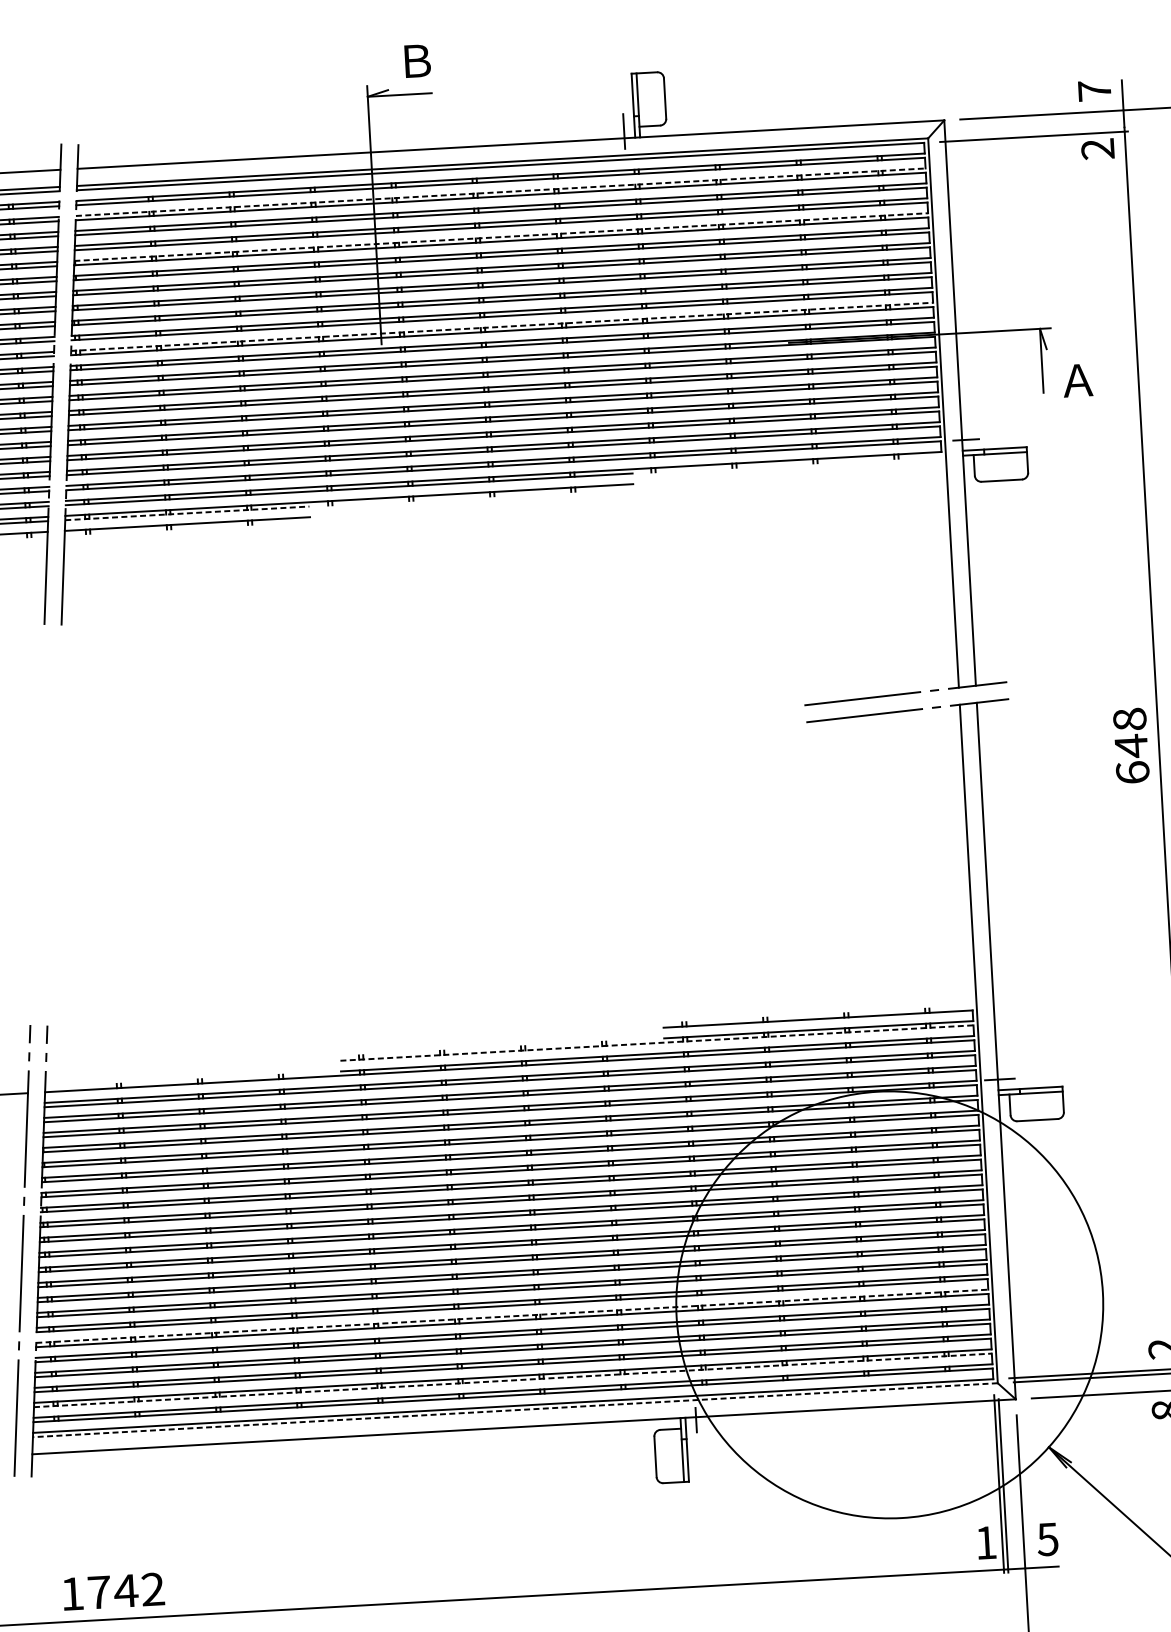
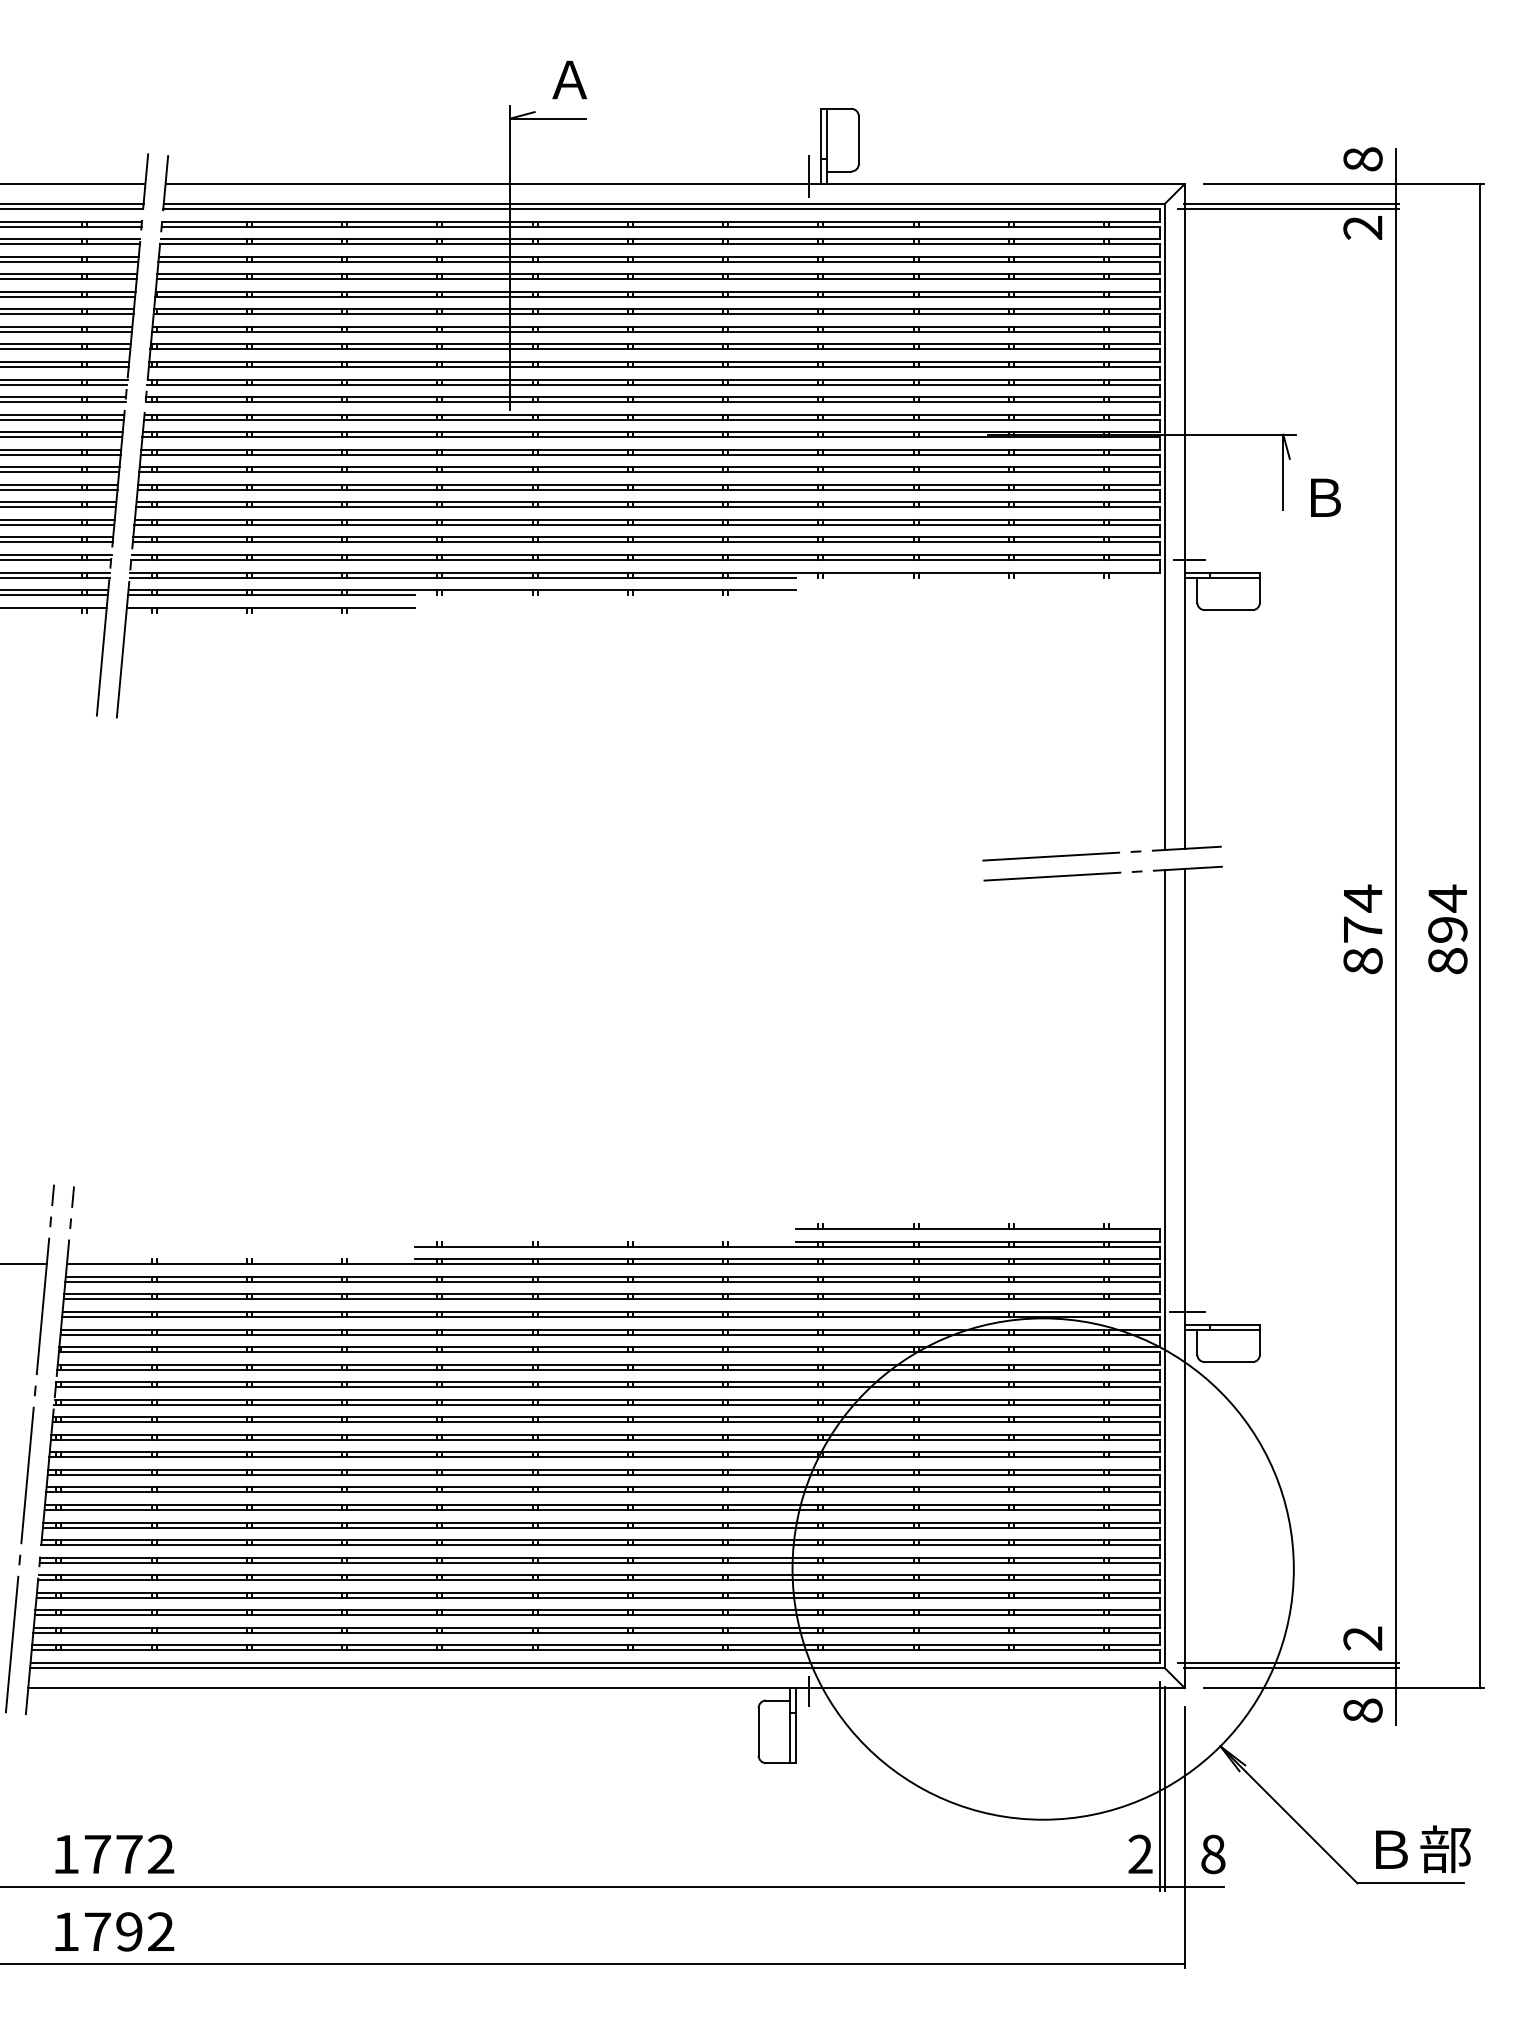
text: (416, 60) -> (569, 79), Ｂ -> Ａ
text: (1094, 91) -> (1362, 159), 7 -> 8
line: (1036, 132) -> (1291, 204), added
line: (501, 192) -> (660, 239), dashed -> solid
line: (501, 236) -> (657, 291), dashed -> solid
line: (501, 327) -> (652, 397), dashed -> solid
text: (1077, 380) -> (1323, 497), Ａ -> Ｂ
line: (187, 513) -> (271, 595), dashed -> solid
text: (1130, 745) -> (1362, 929), 648 -> 874
line: (656, 1042) -> (787, 1246), dashed -> solid
line: (511, 1316) -> (599, 1557), dashed -> solid
line: (512, 1380) -> (596, 1632), dashed -> solid
line: (514, 1409) -> (596, 1667), dashed -> solid
text: (1047, 1539) -> (1212, 1854), 5 -> 8
text: (986, 1542) -> (1140, 1853), 1 -> 2
text: (126, 1591) -> (129, 1854), 1742 -> 1772

